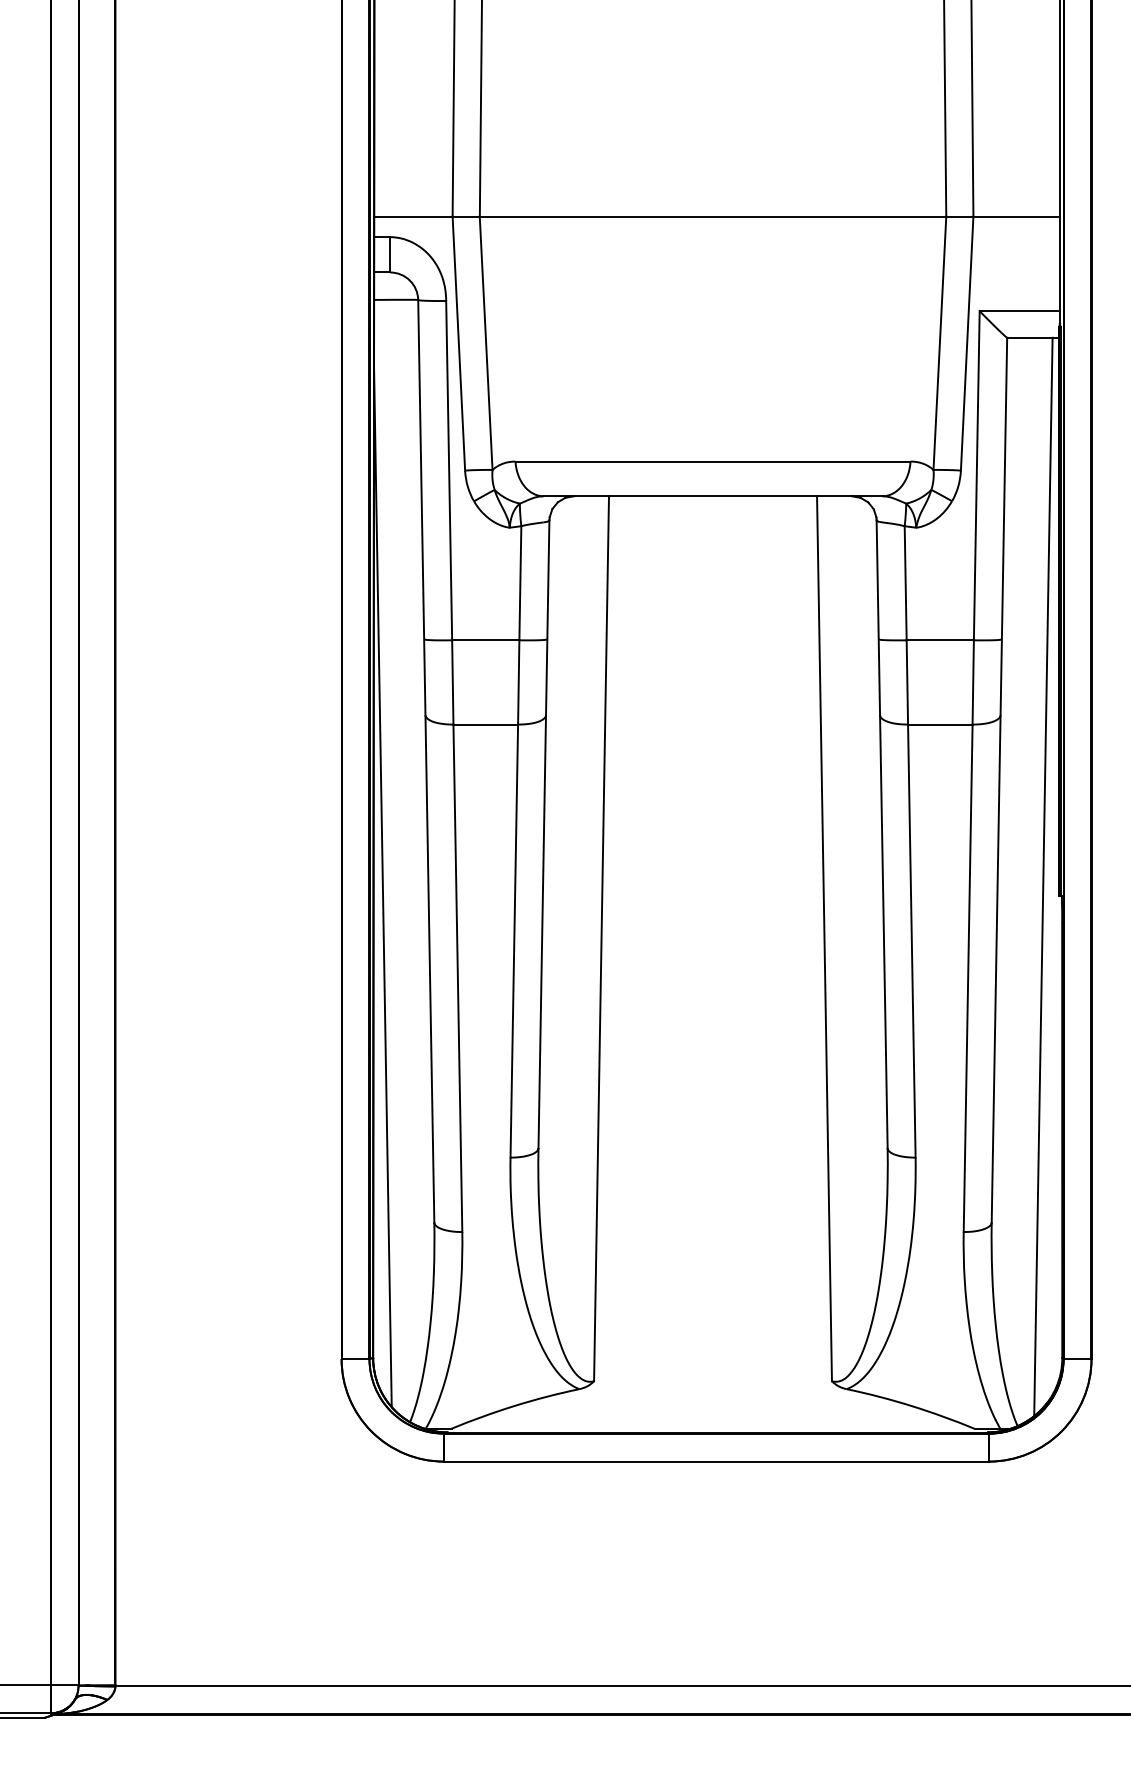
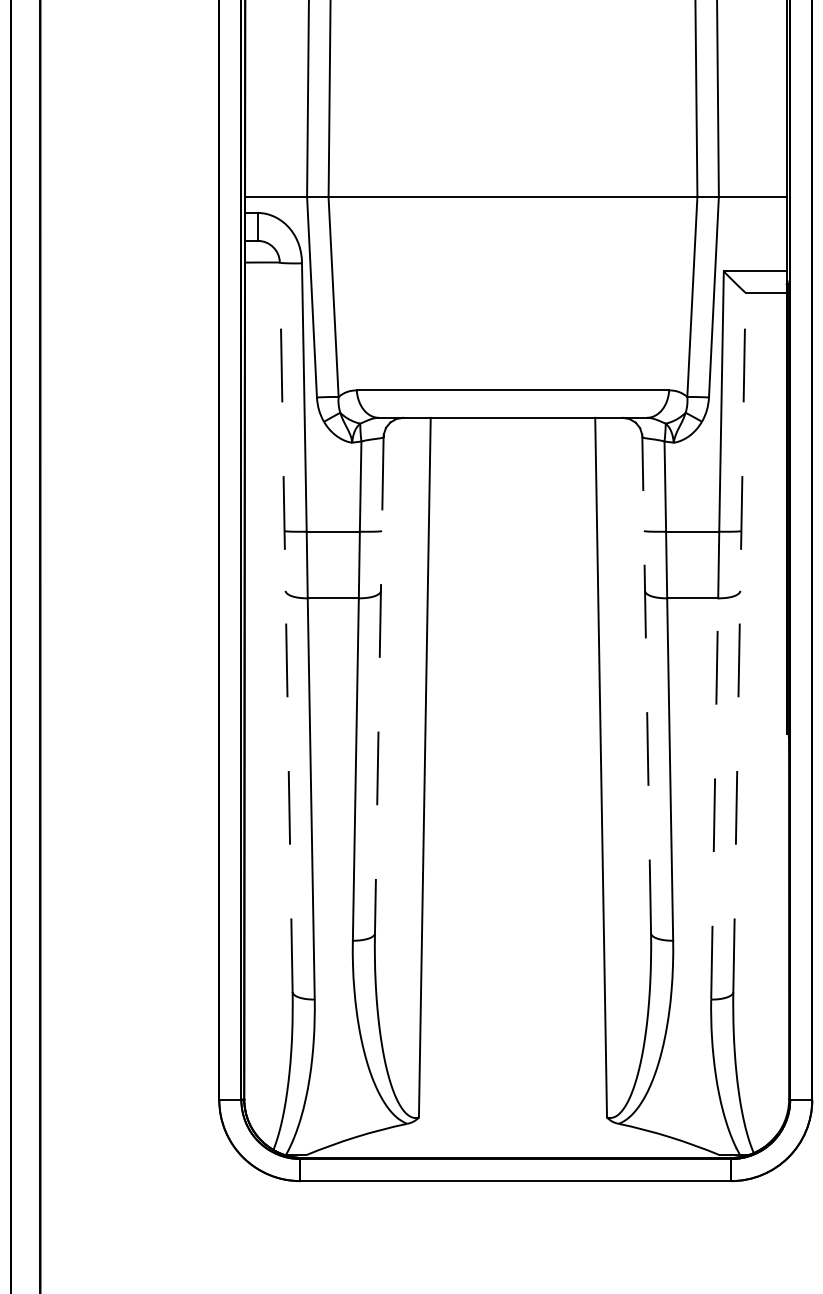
line: (426, 760) -> (286, 626), solid -> dashed
line: (999, 779) -> (739, 641), solid -> dashed
line: (882, 833) -> (646, 684), solid -> dashed
line: (543, 834) -> (378, 685), solid -> dashed
line: (1043, 876) -> (774, 718), removed
line: (382, 888) -> (251, 727), removed
line: (968, 978) -> (714, 799), solid -> dashed

